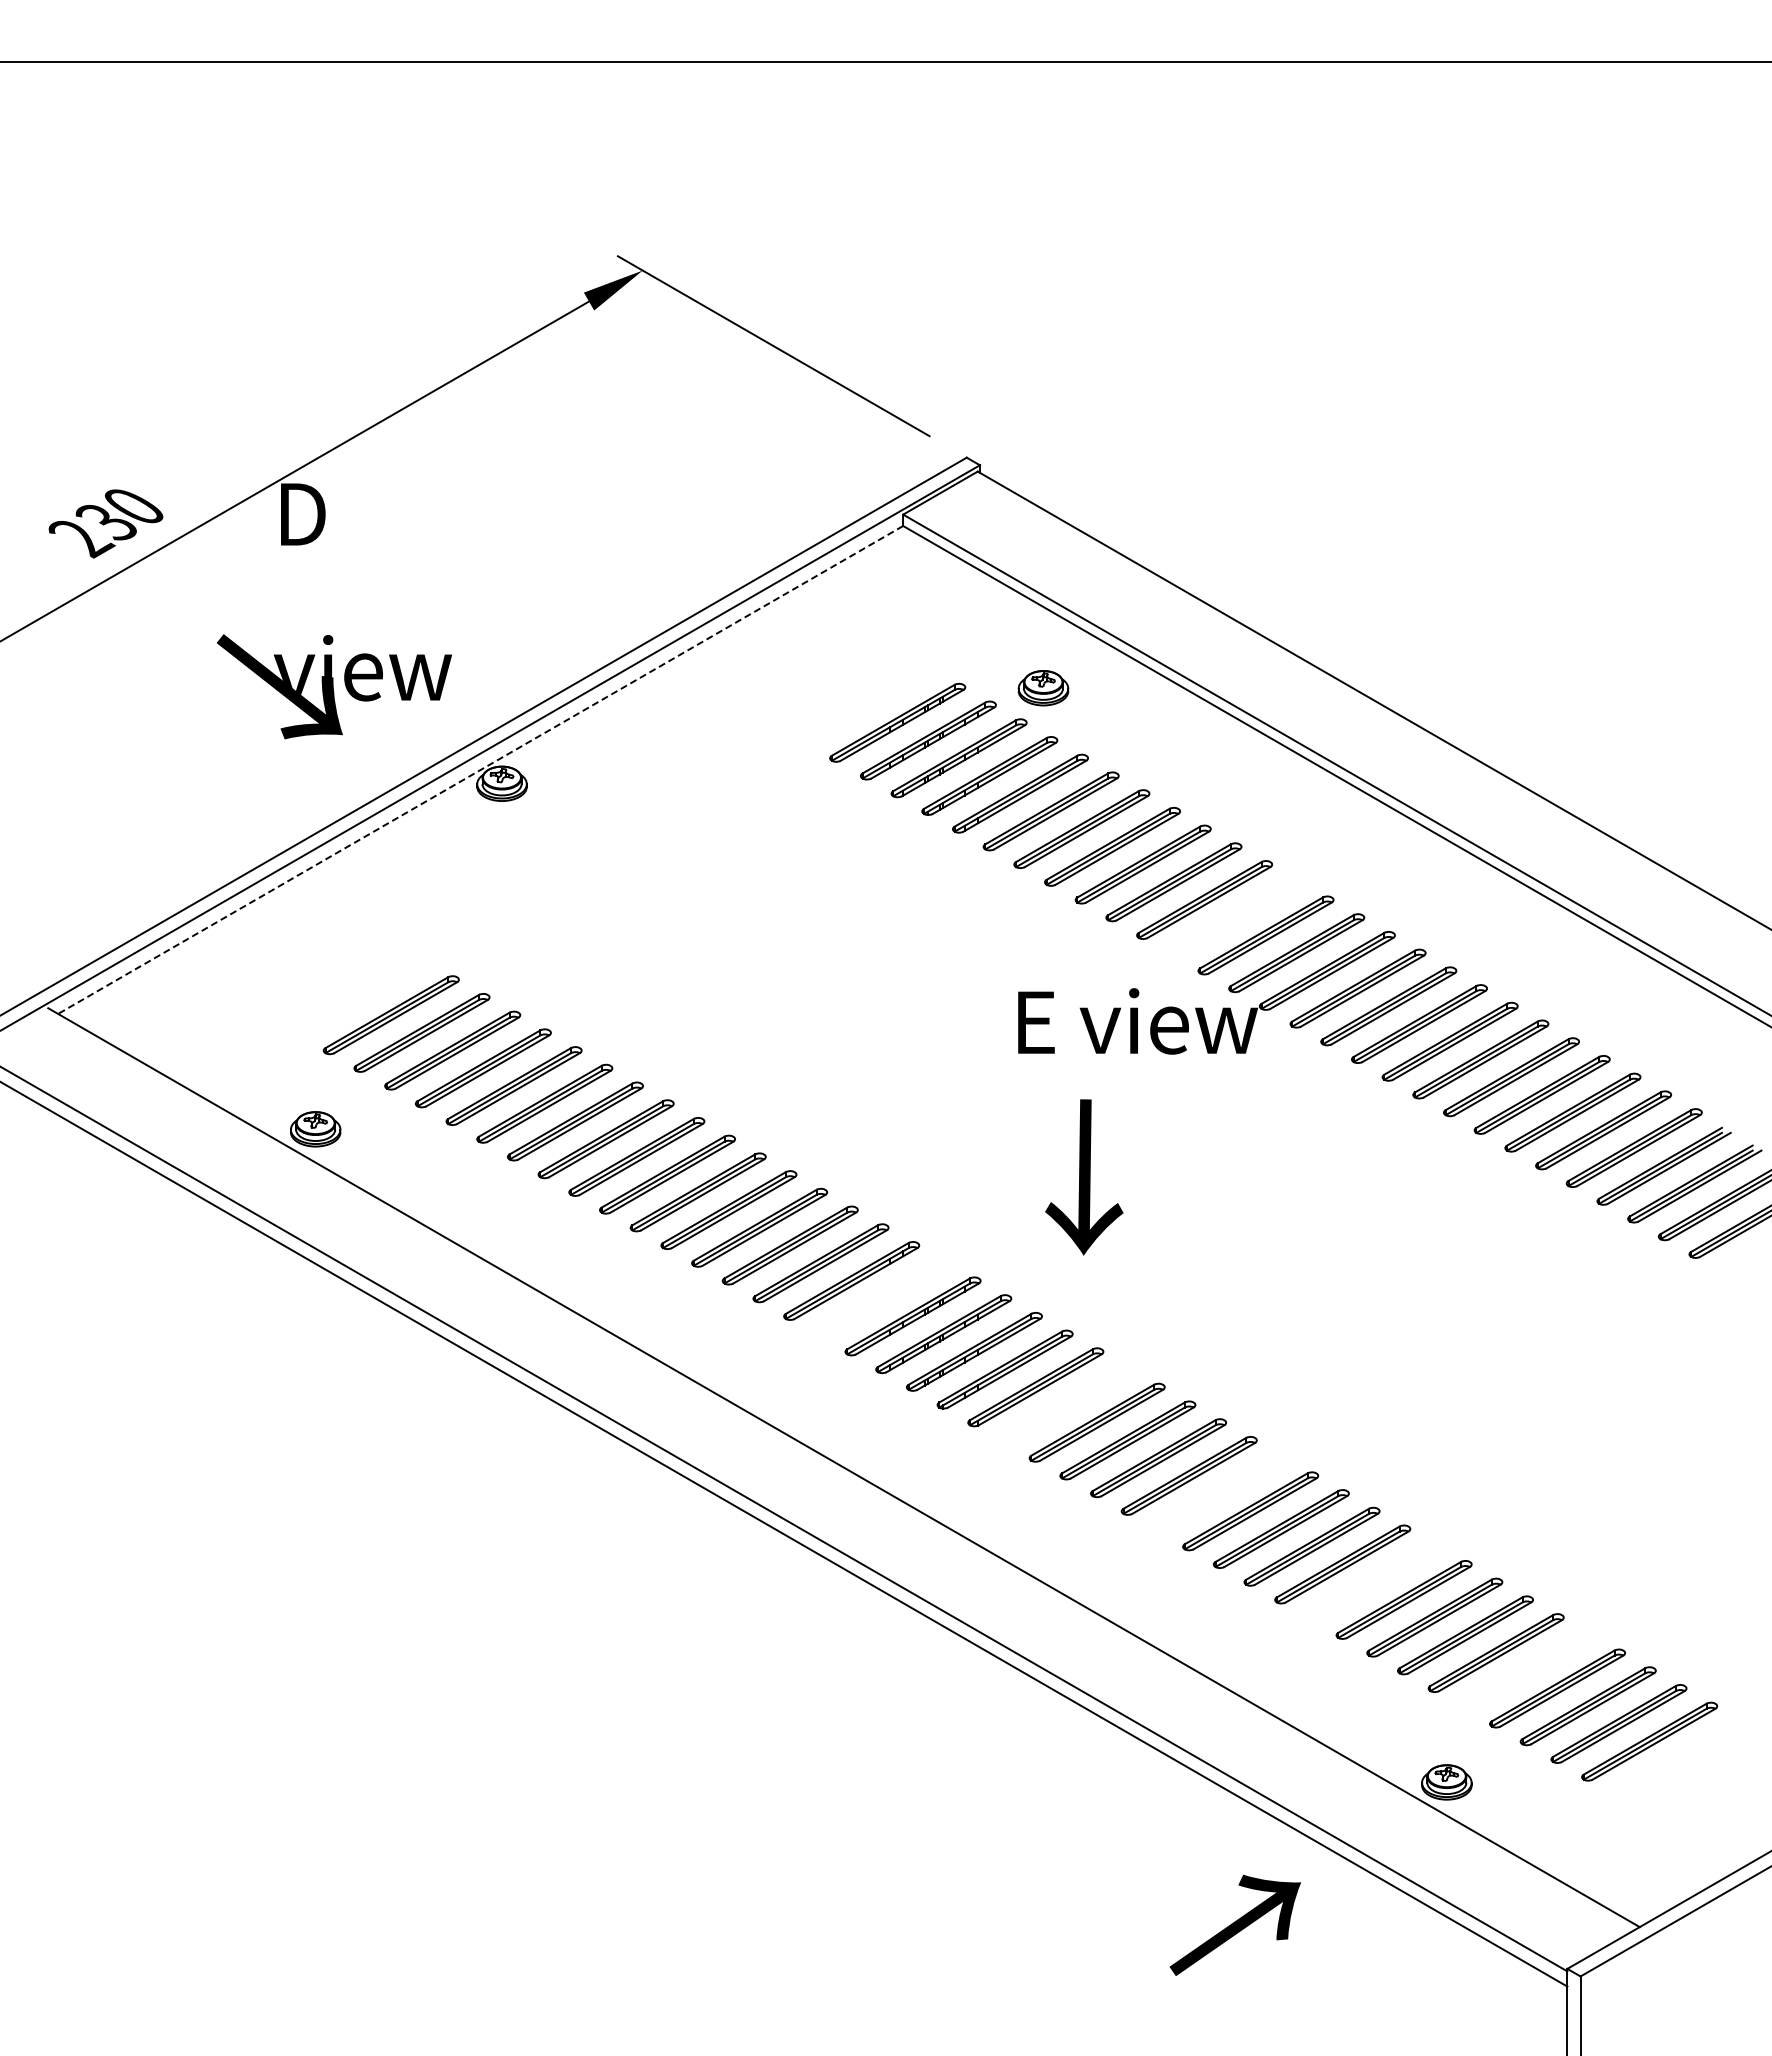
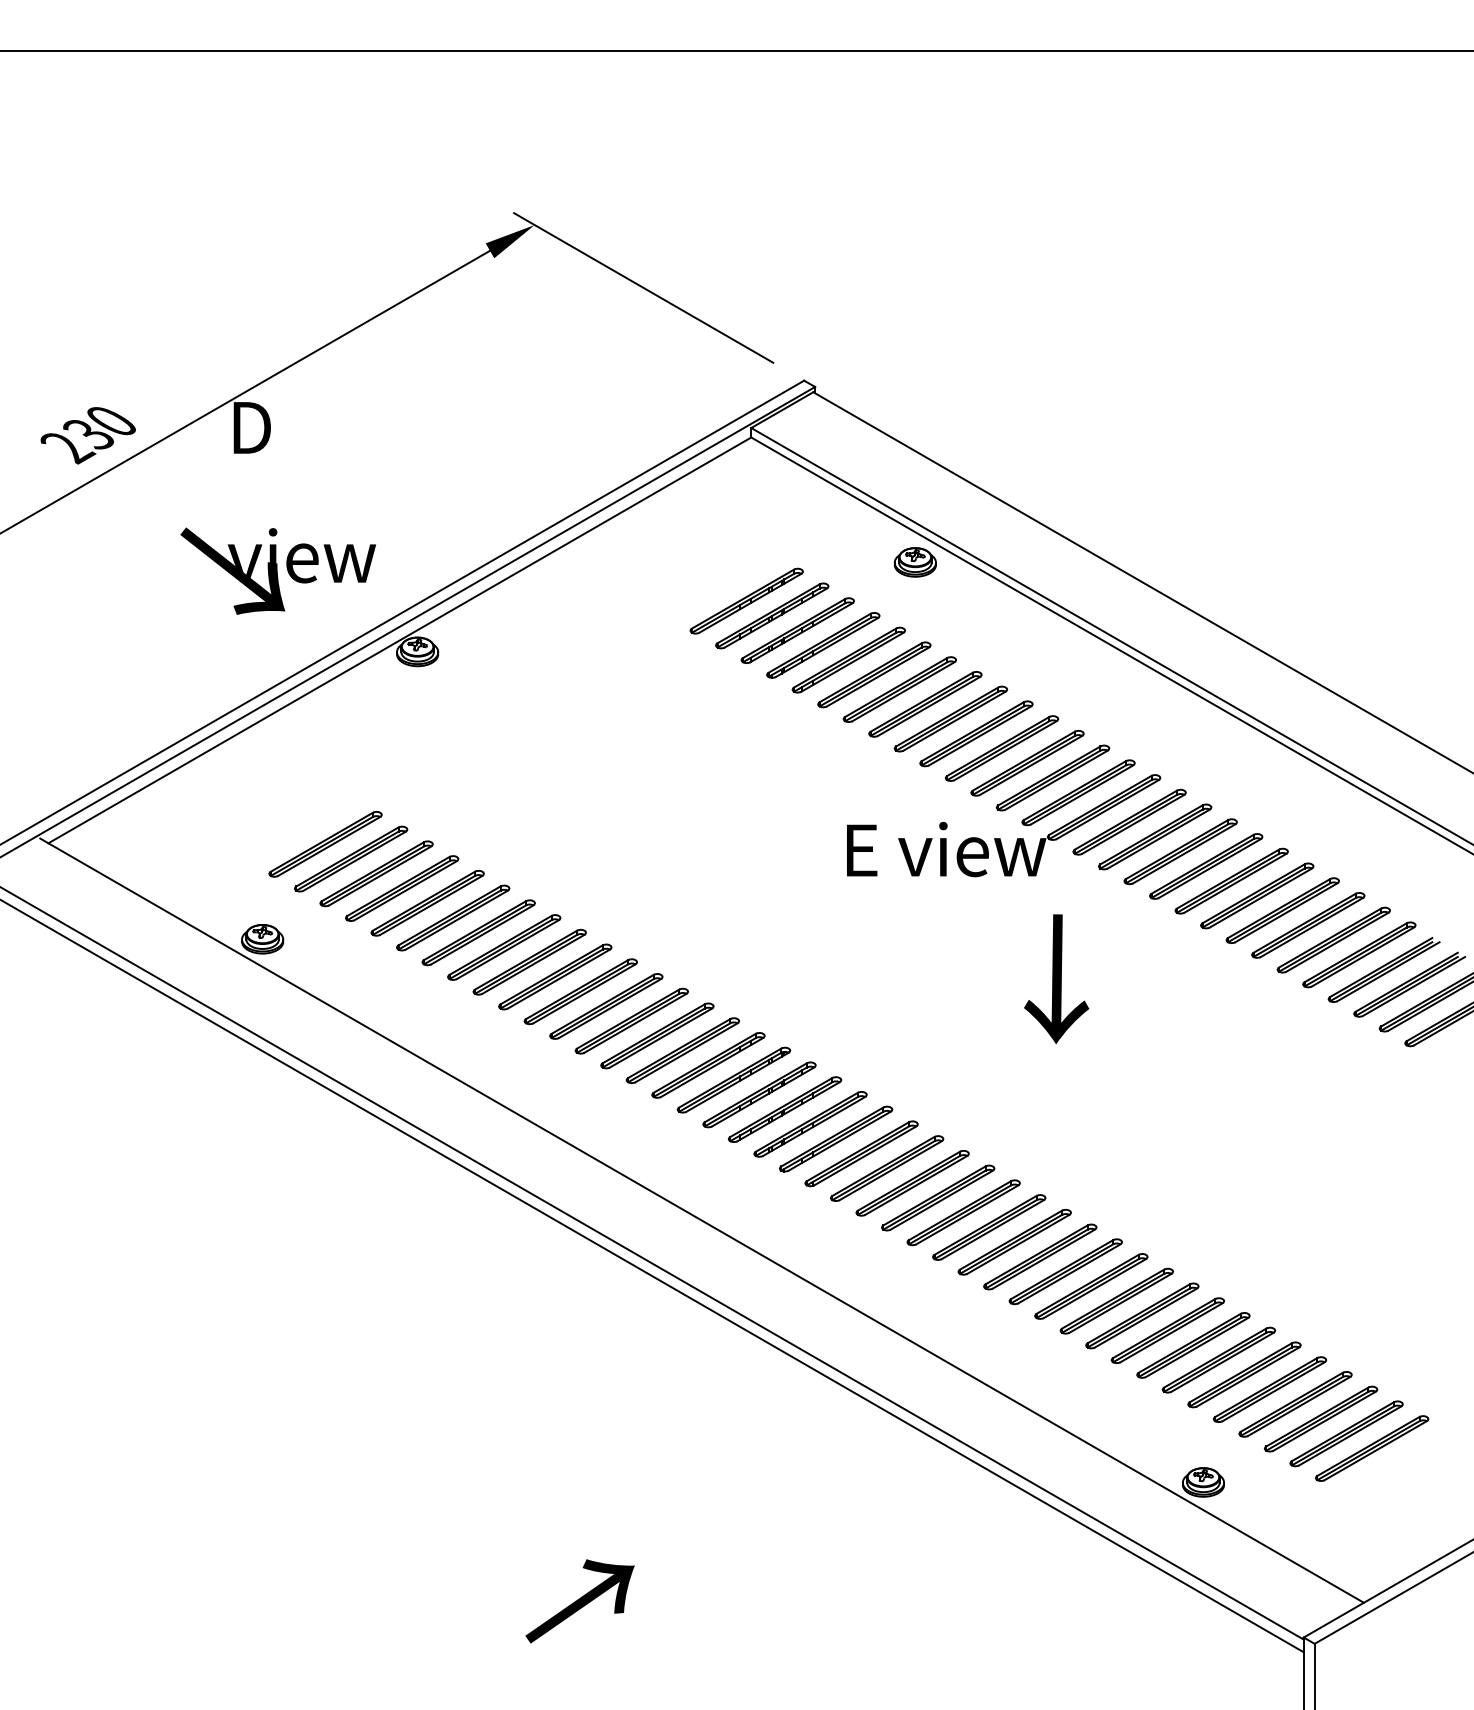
part: (1043, 688) -> (915, 562), moved
line: (480, 769) -> (399, 640), dashed -> solid
part: (1234, 917) -> (1026, 763), added
text: (1084, 1177) -> (1056, 979), moved
part: (882, 1298) -> (734, 1079), added
part: (1066, 1404) -> (887, 1168), added
part: (1219, 1493) -> (1014, 1242), added
part: (1373, 1582) -> (1142, 1316), added
part: (1526, 1670) -> (1269, 1389), added
text: (1234, 1924) -> (579, 1600), moved

